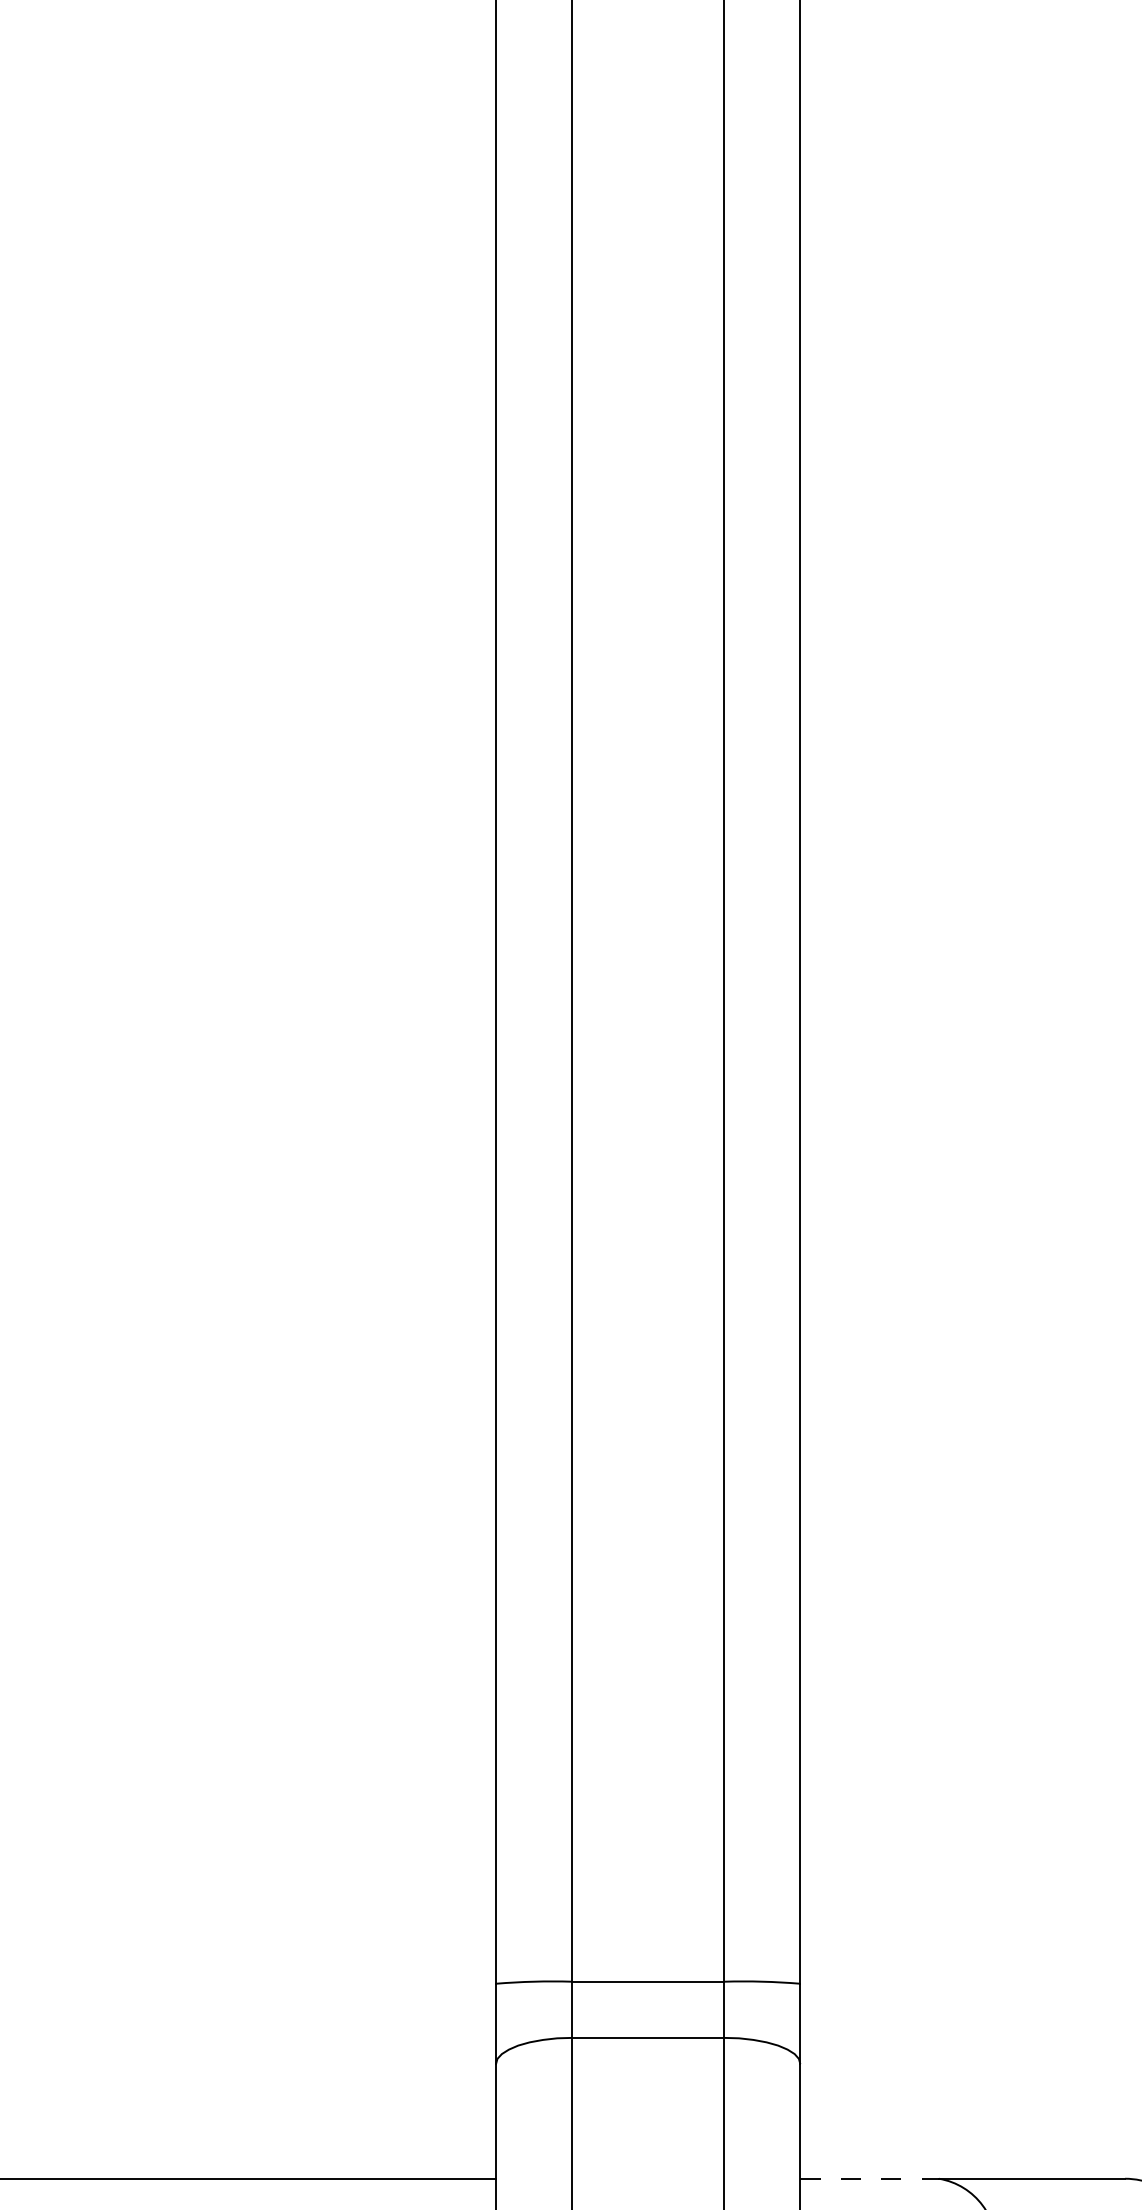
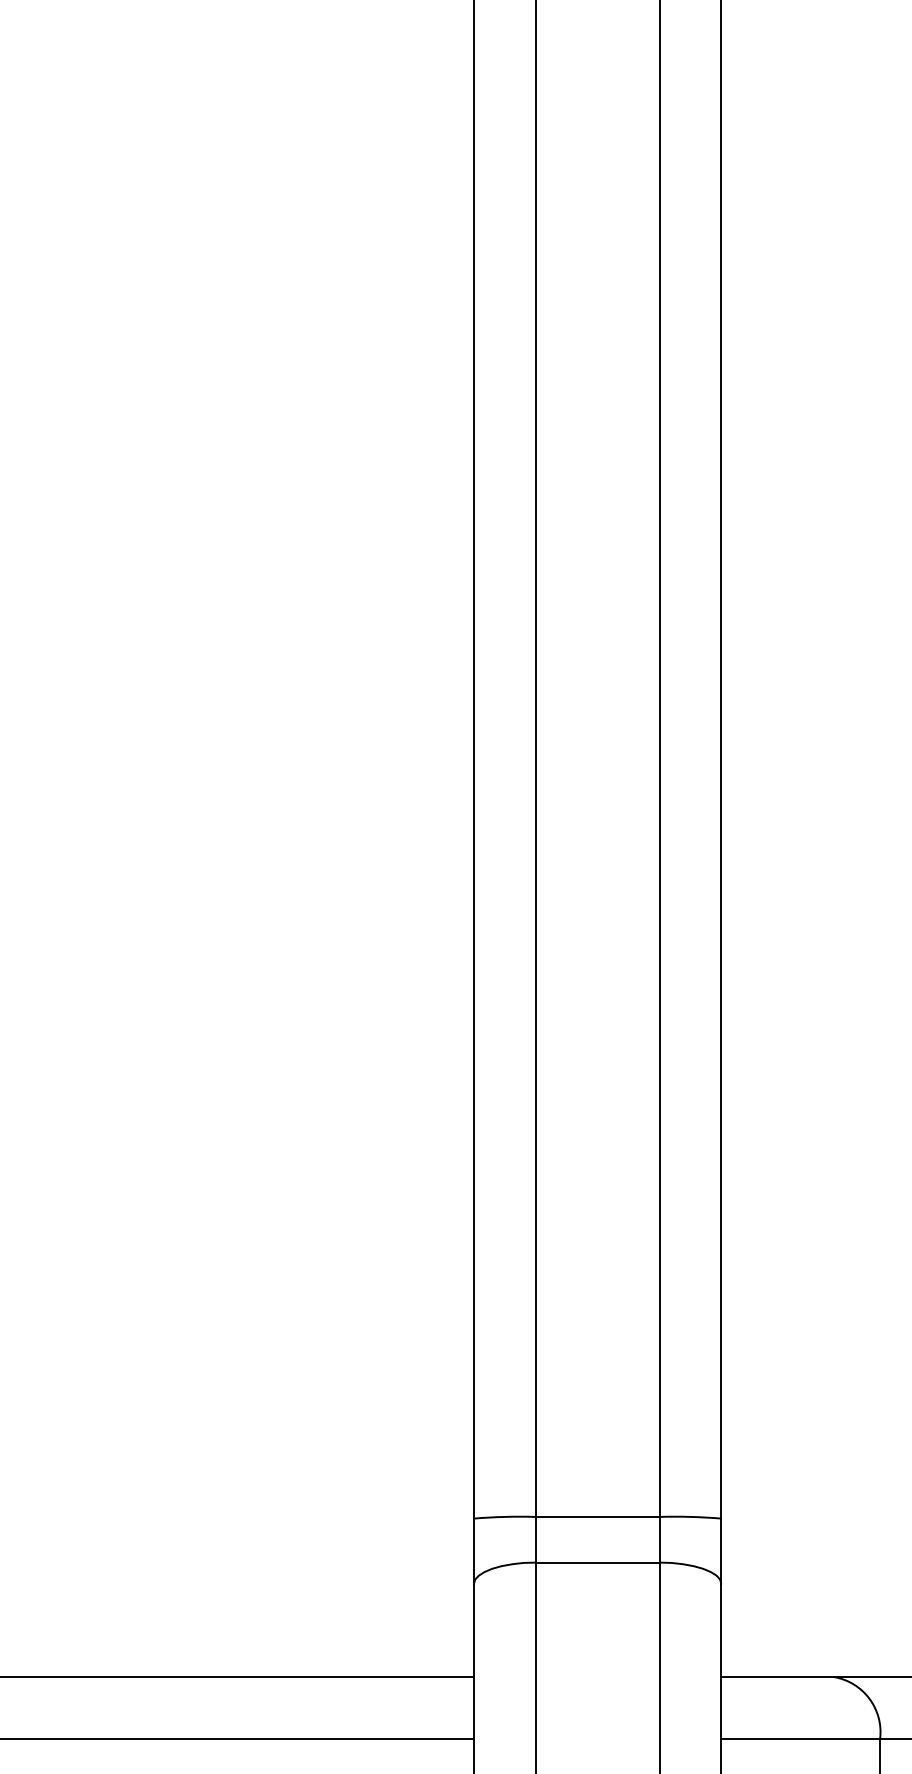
line: (870, 2178) -> (778, 1676), dashed -> solid

